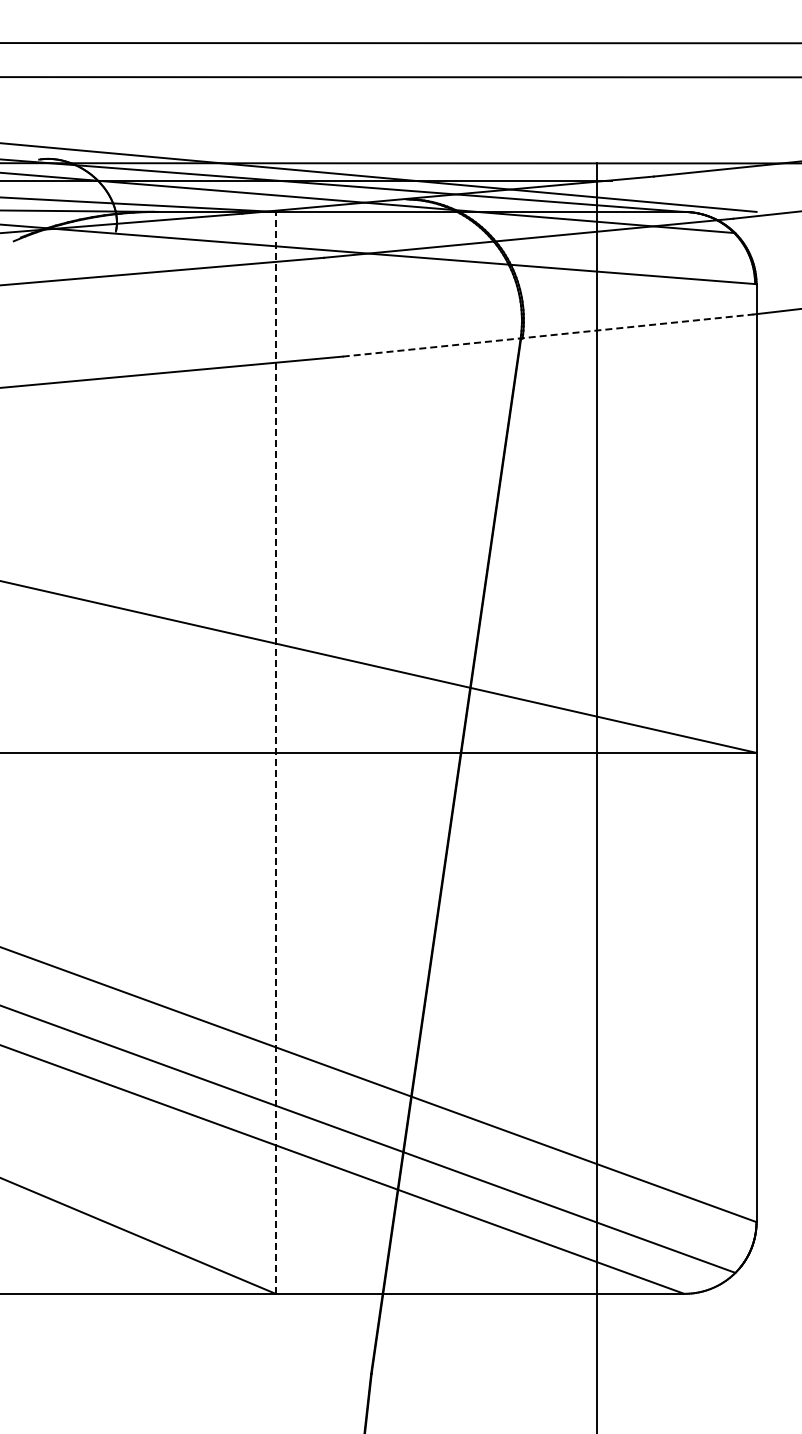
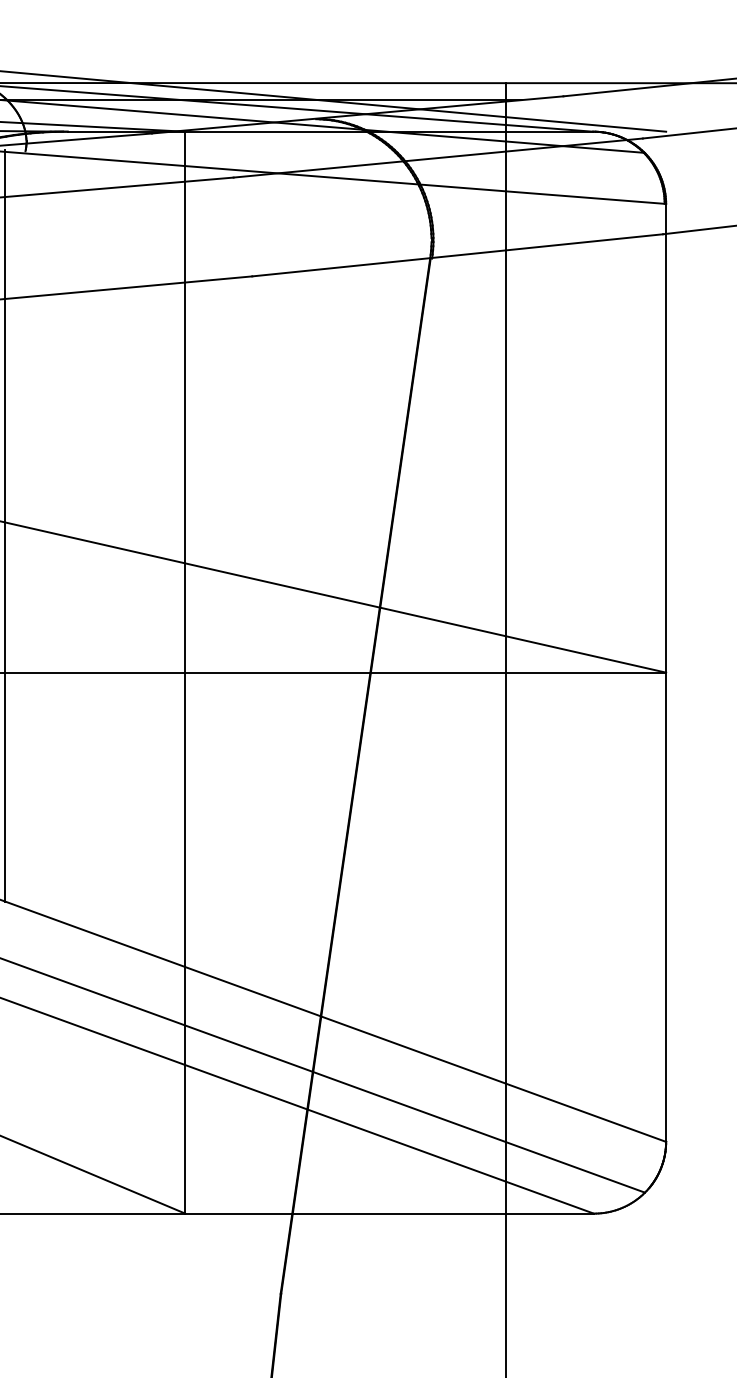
line: (548, 335) -> (458, 255), dashed -> solid
line: (95, 605) -> (5, 525), added
line: (275, 752) -> (185, 672), dashed -> solid

